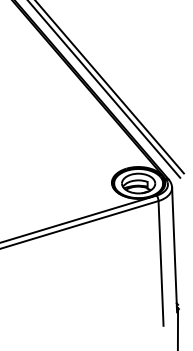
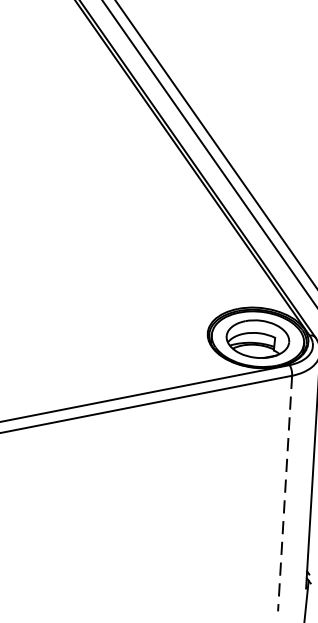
line: (161, 263) -> (285, 493), solid -> dashed

